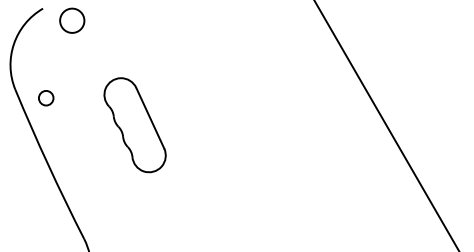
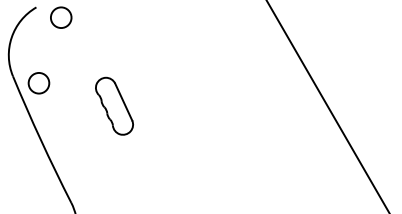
circle: (46, 98) -> (39, 83), size x1.67
part: (134, 124) -> (114, 105), size x0.71

